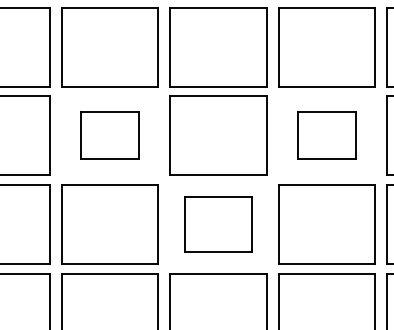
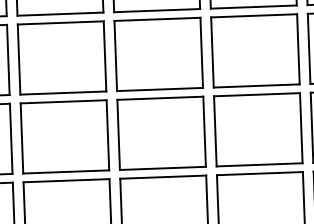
part: (109, 135) -> (61, 57), size x1.67
part: (326, 135) -> (254, 50), size x1.67
part: (218, 224) -> (161, 133), size x1.43

